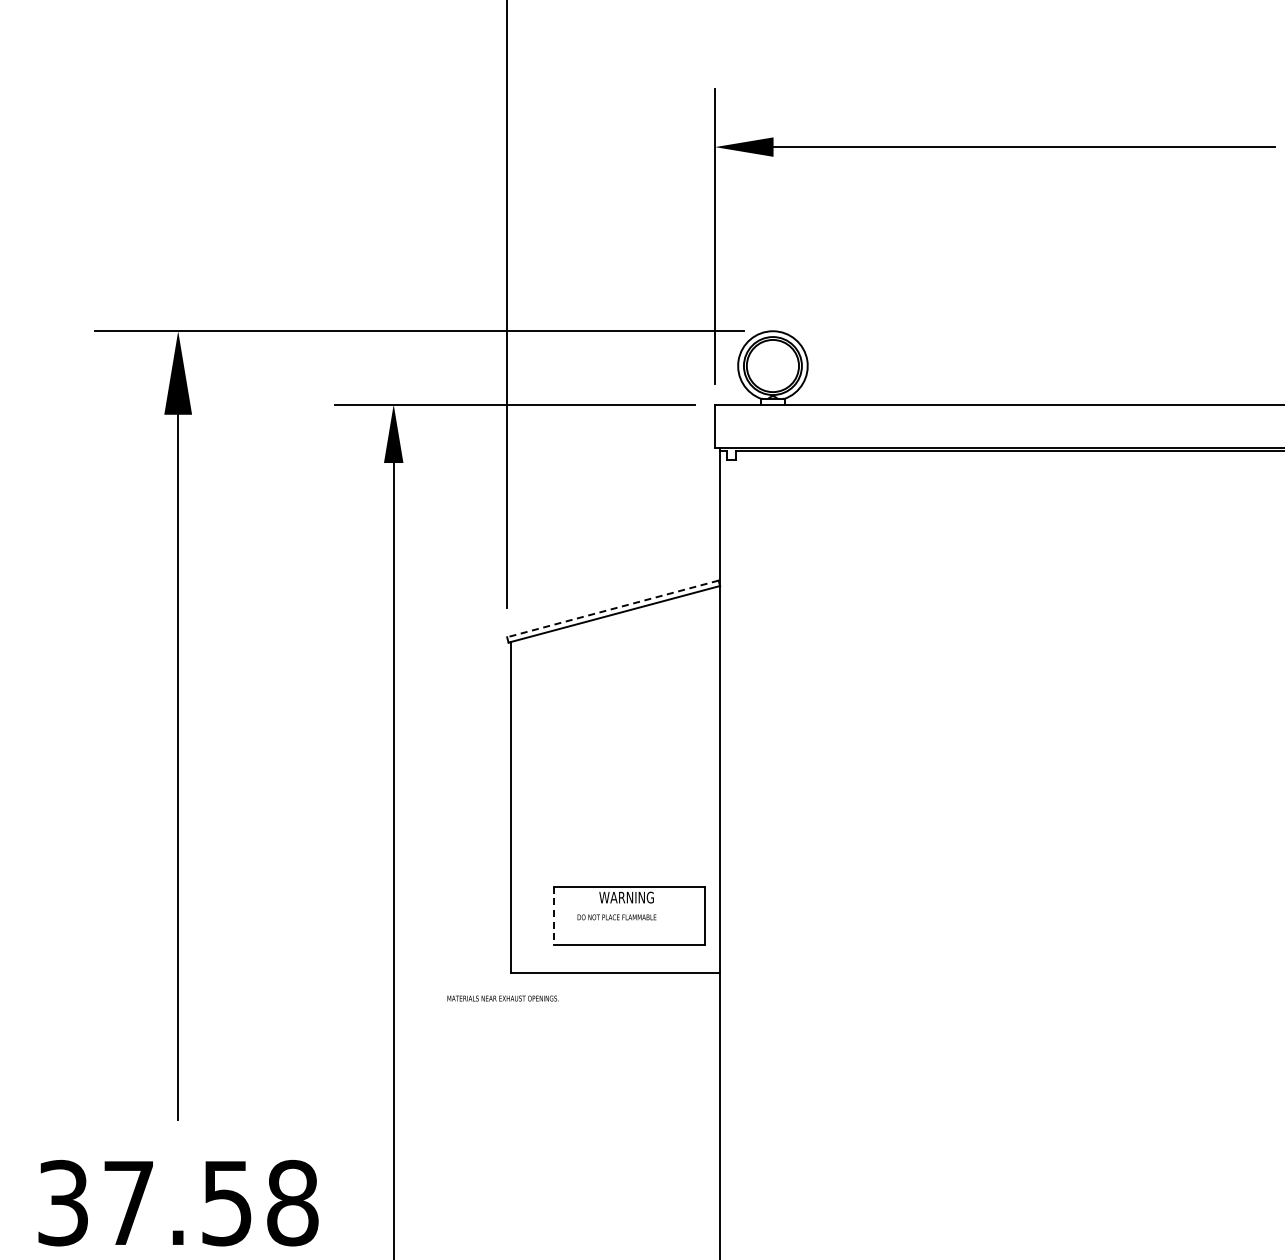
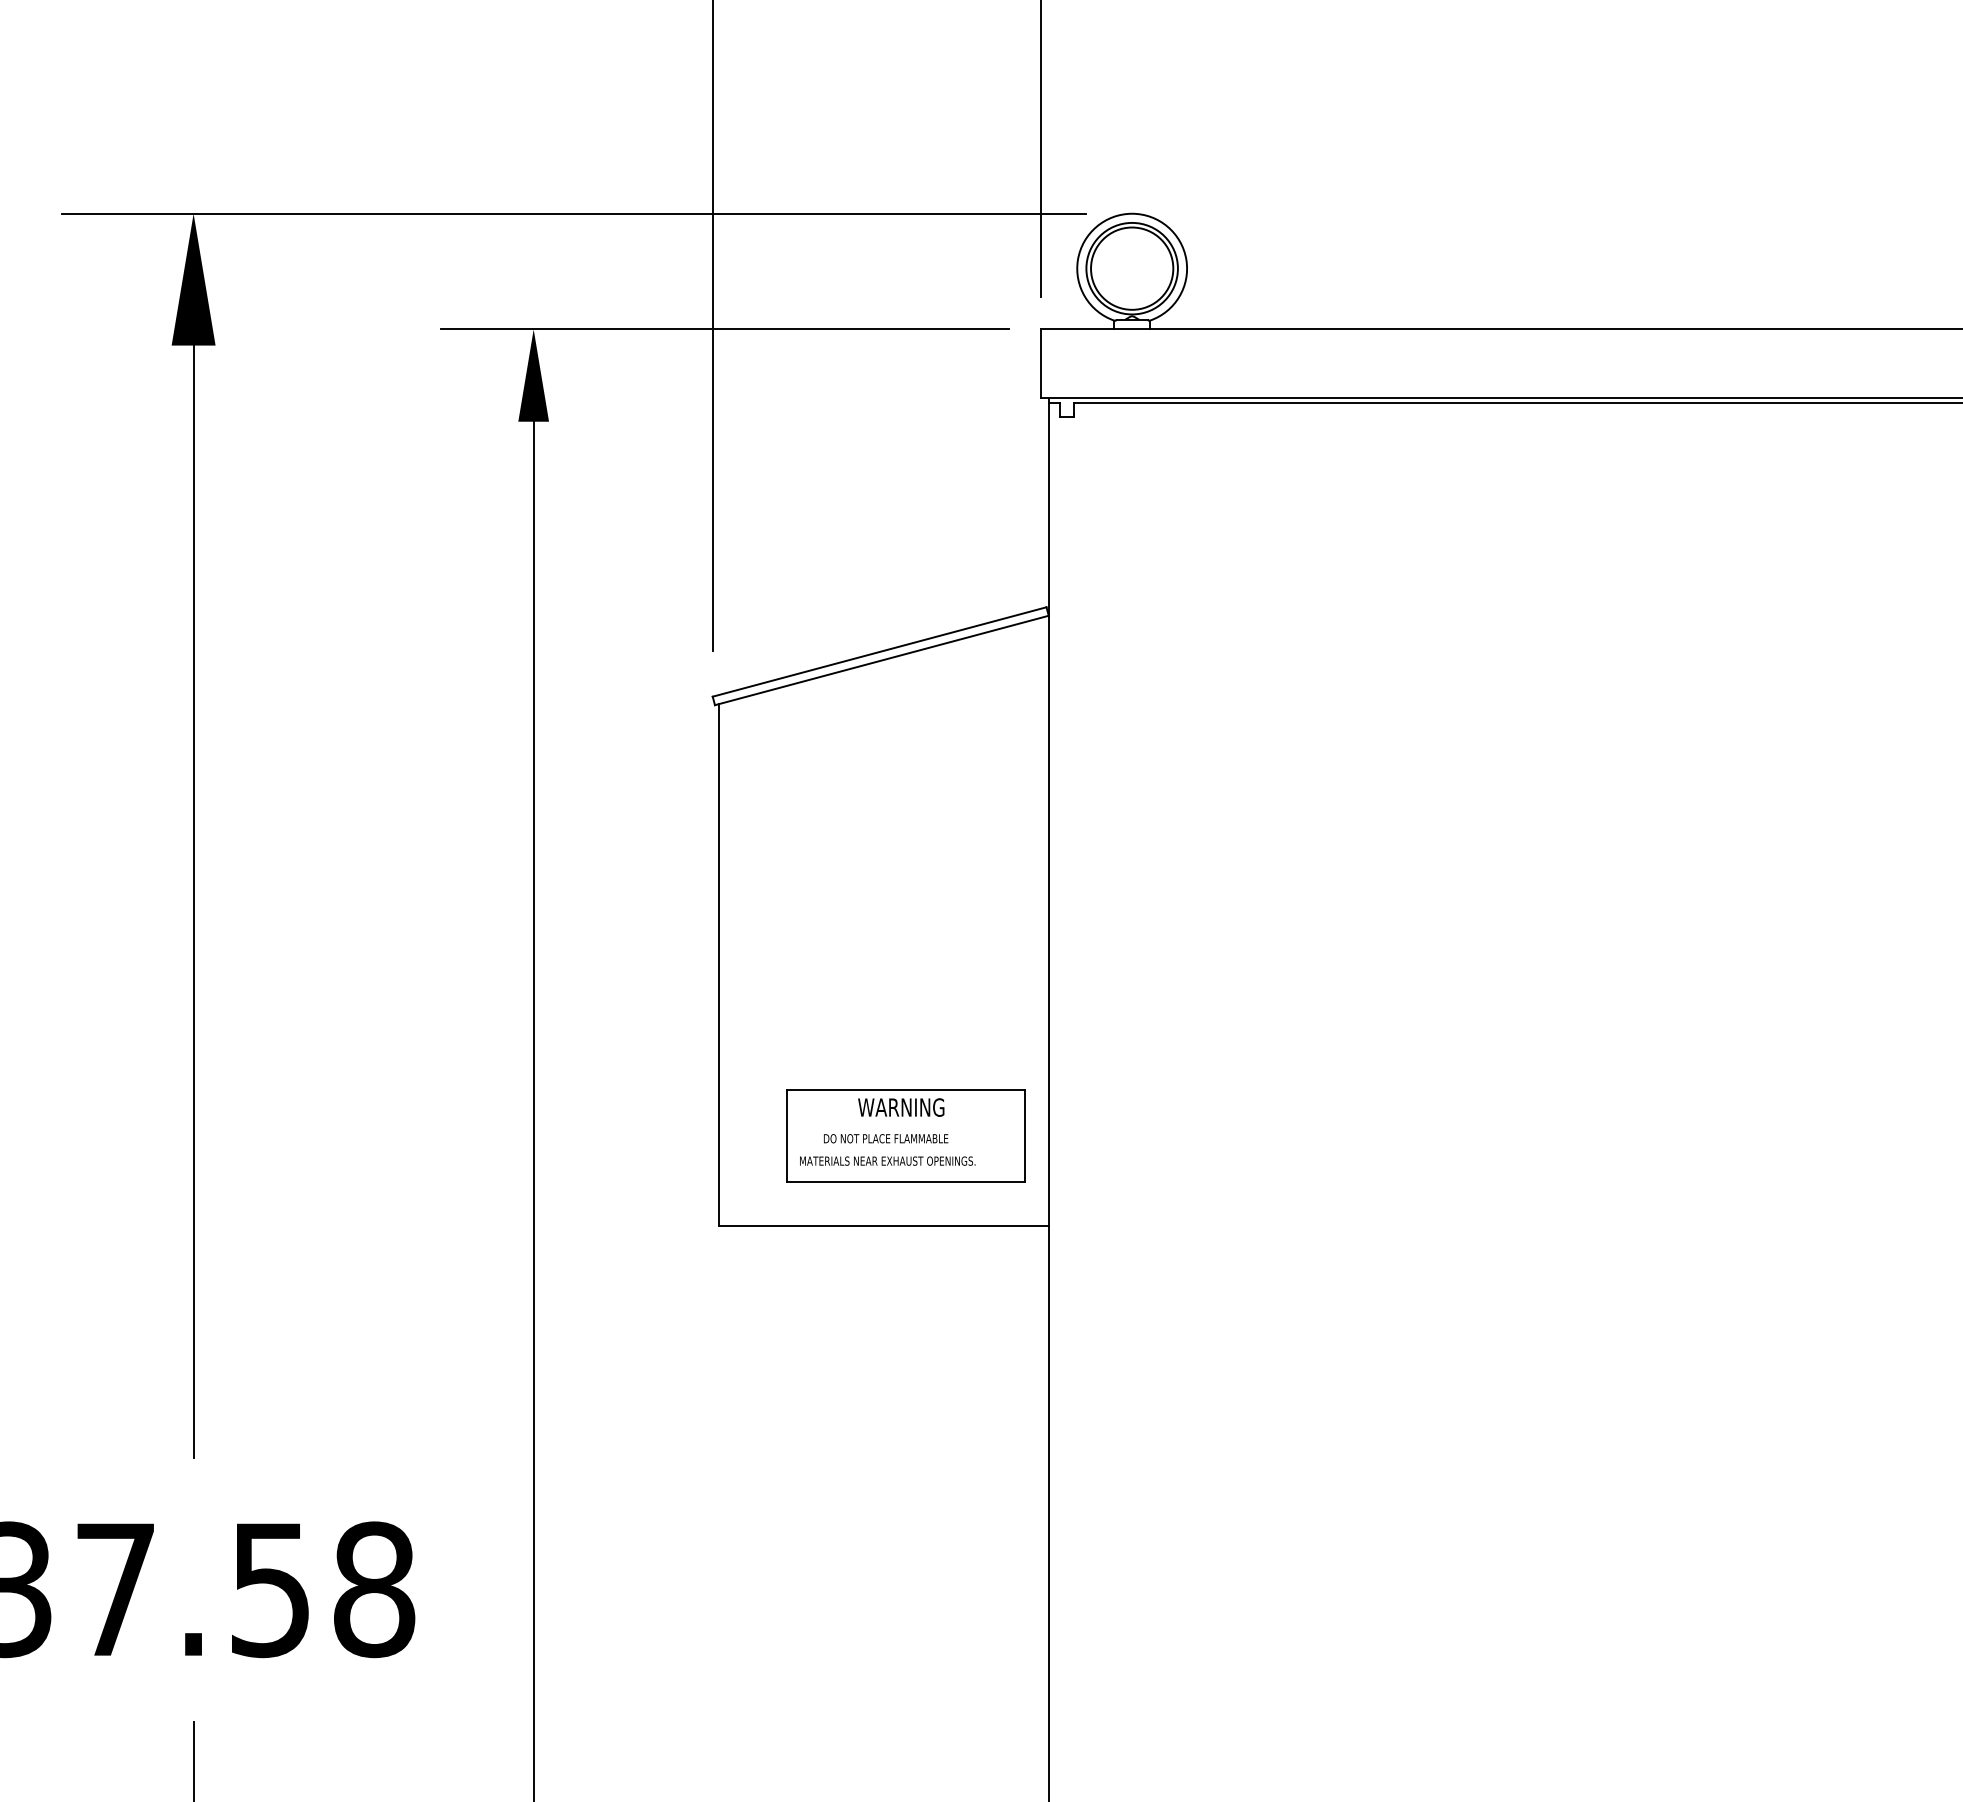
line: (612, 609) -> (878, 652), dashed -> solid
line: (554, 916) -> (787, 1137), dashed -> solid
text: (502, 998) -> (886, 1161), moved

